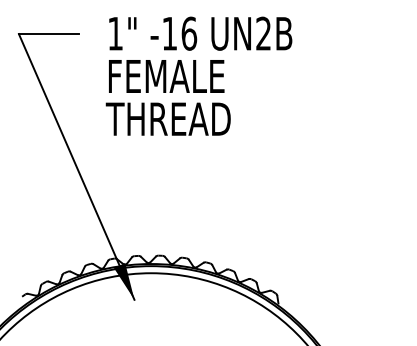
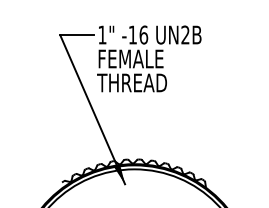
text: (199, 75) -> (149, 58), moved

